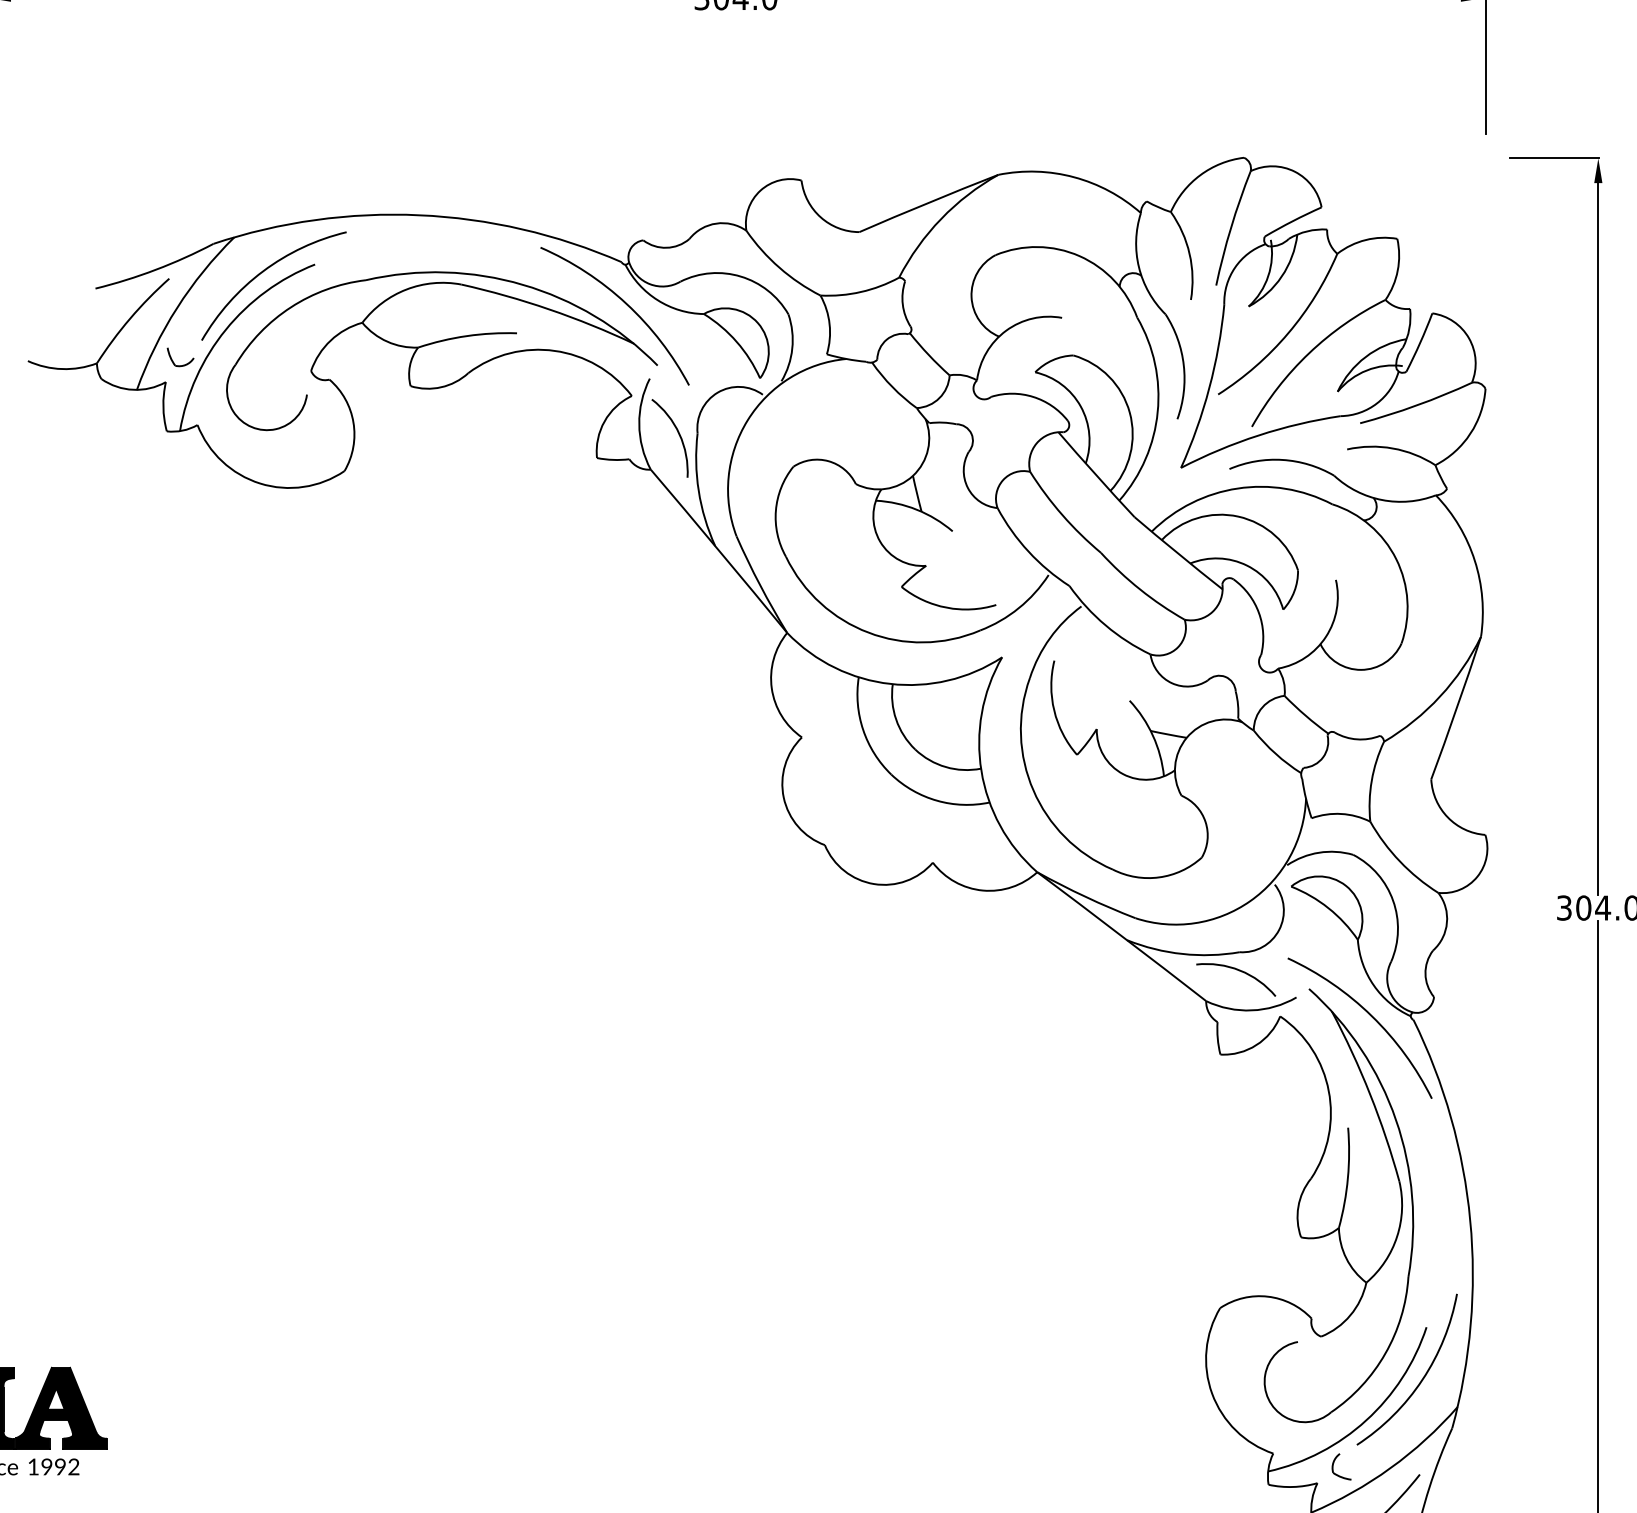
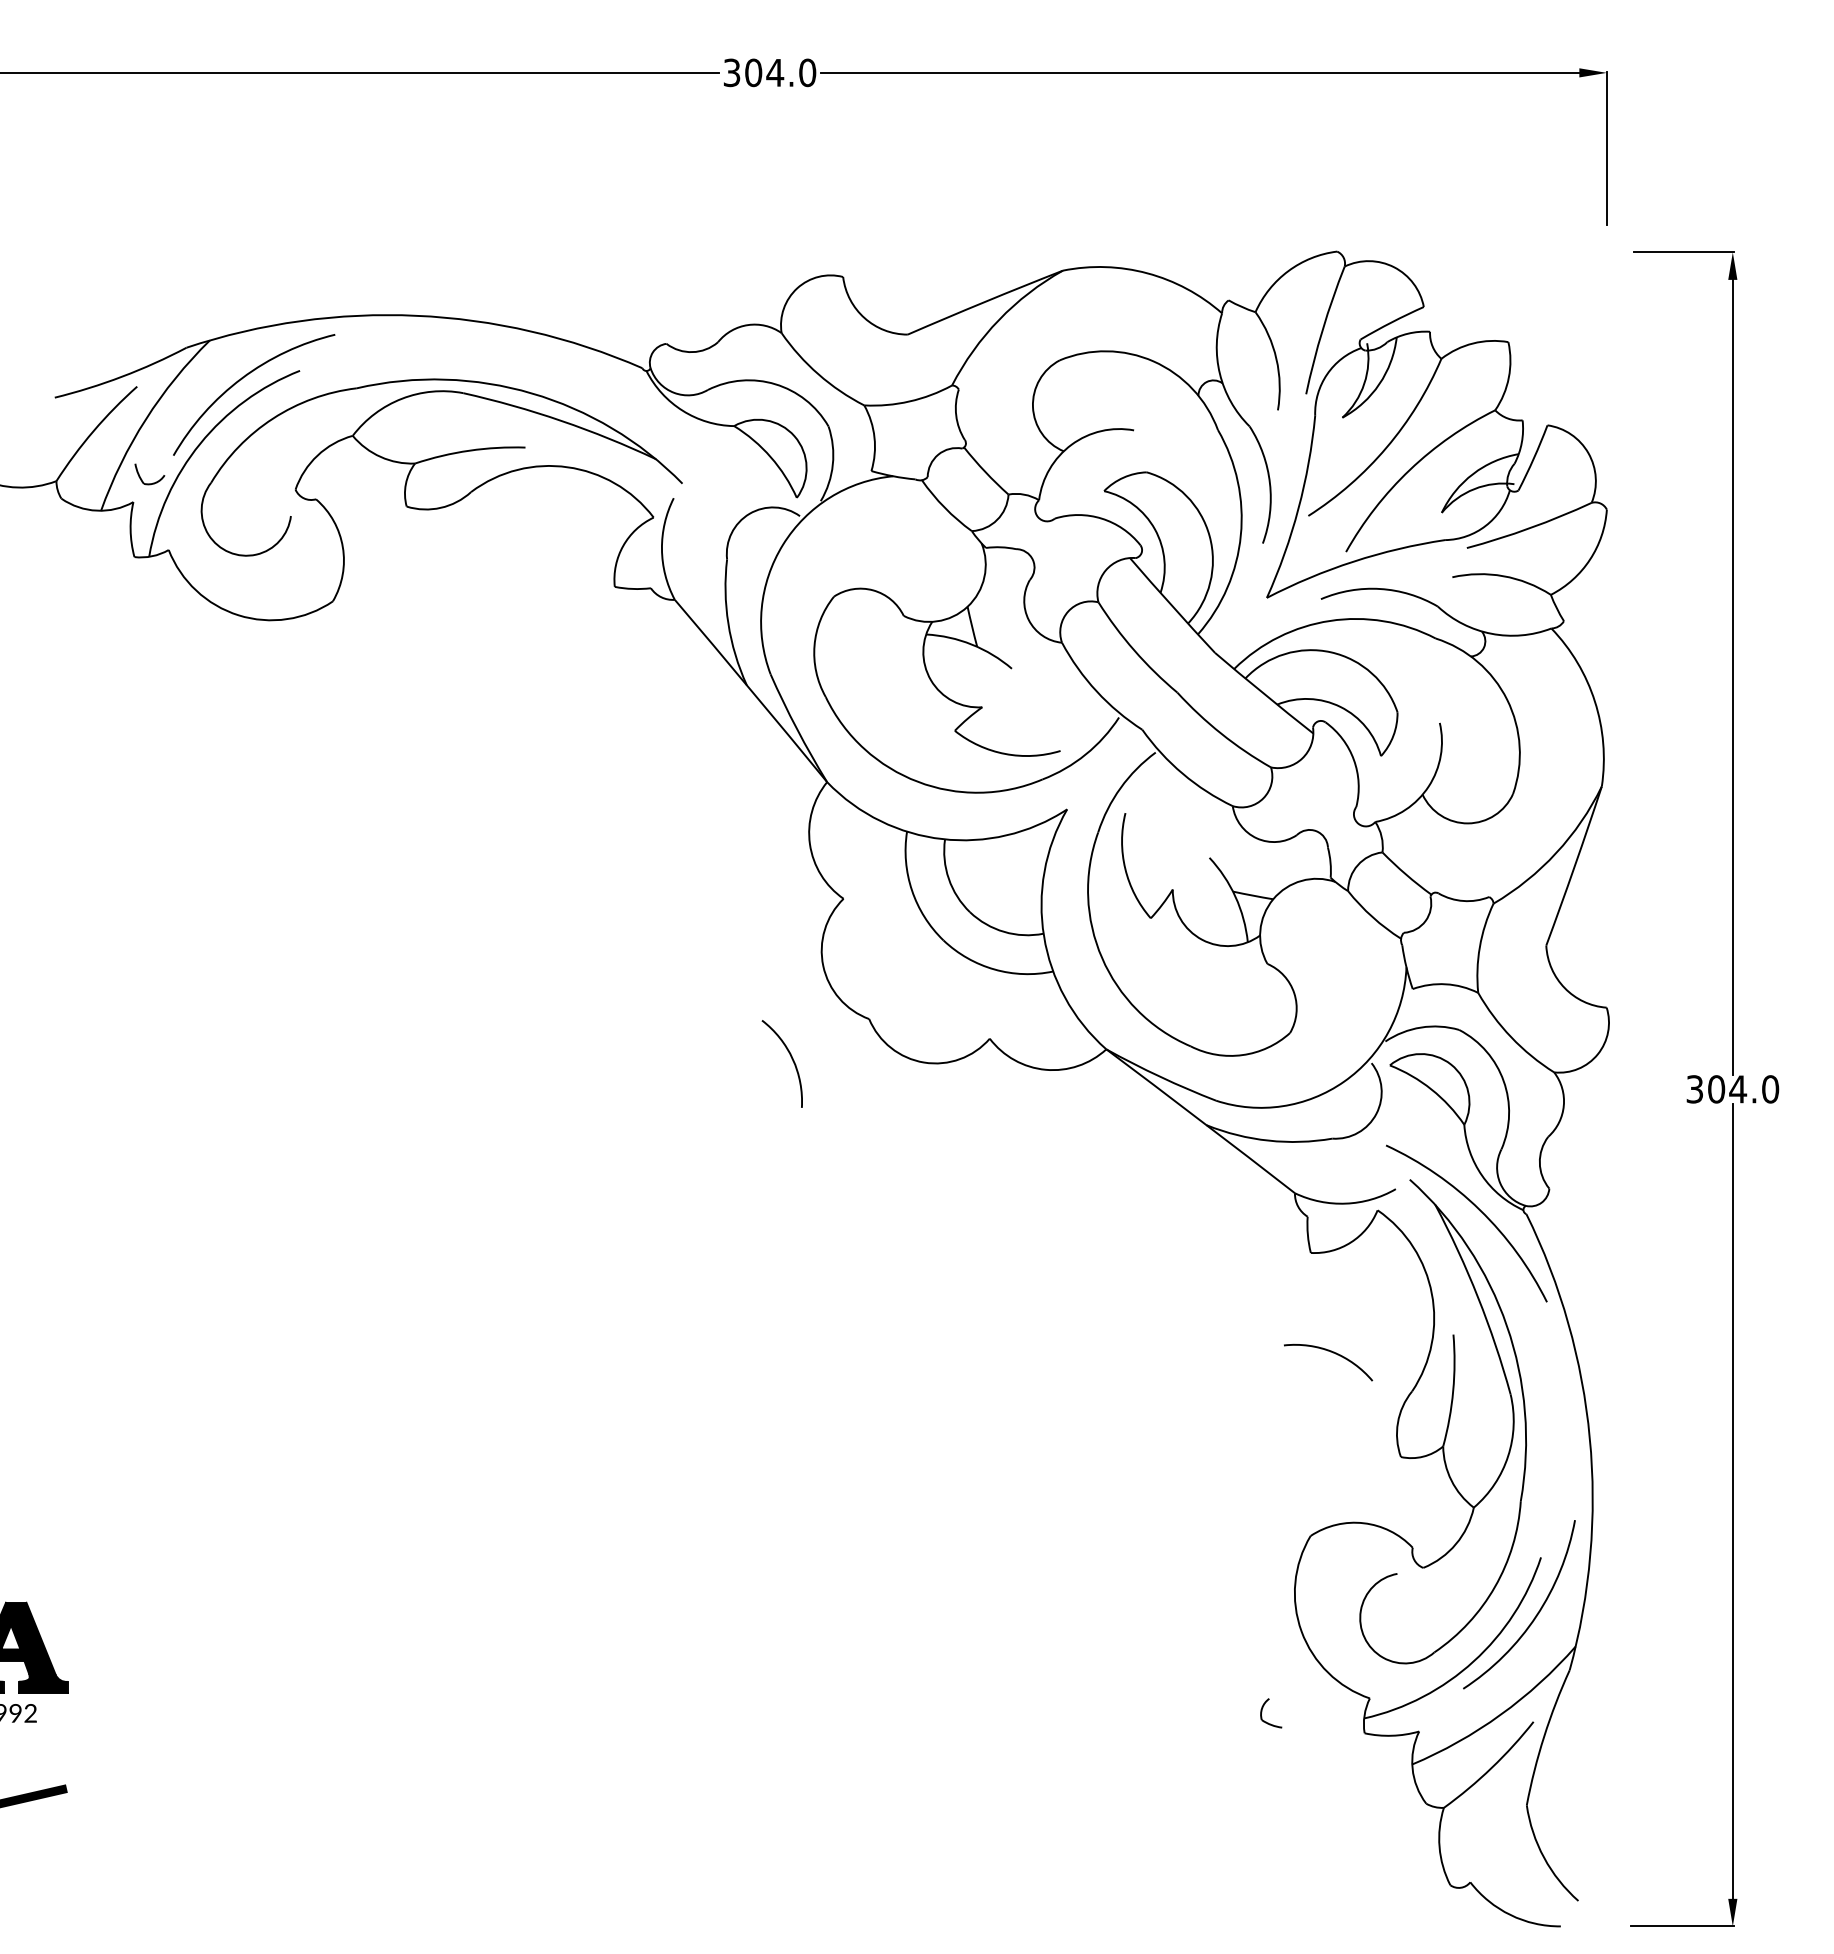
curve: (623, 302) -> (644, 413), removed
curve: (678, 434) -> (791, 1059), moved
curve: (1238, 970) -> (1330, 1352), moved
part: (1333, 1466) -> (1262, 1712), moved

